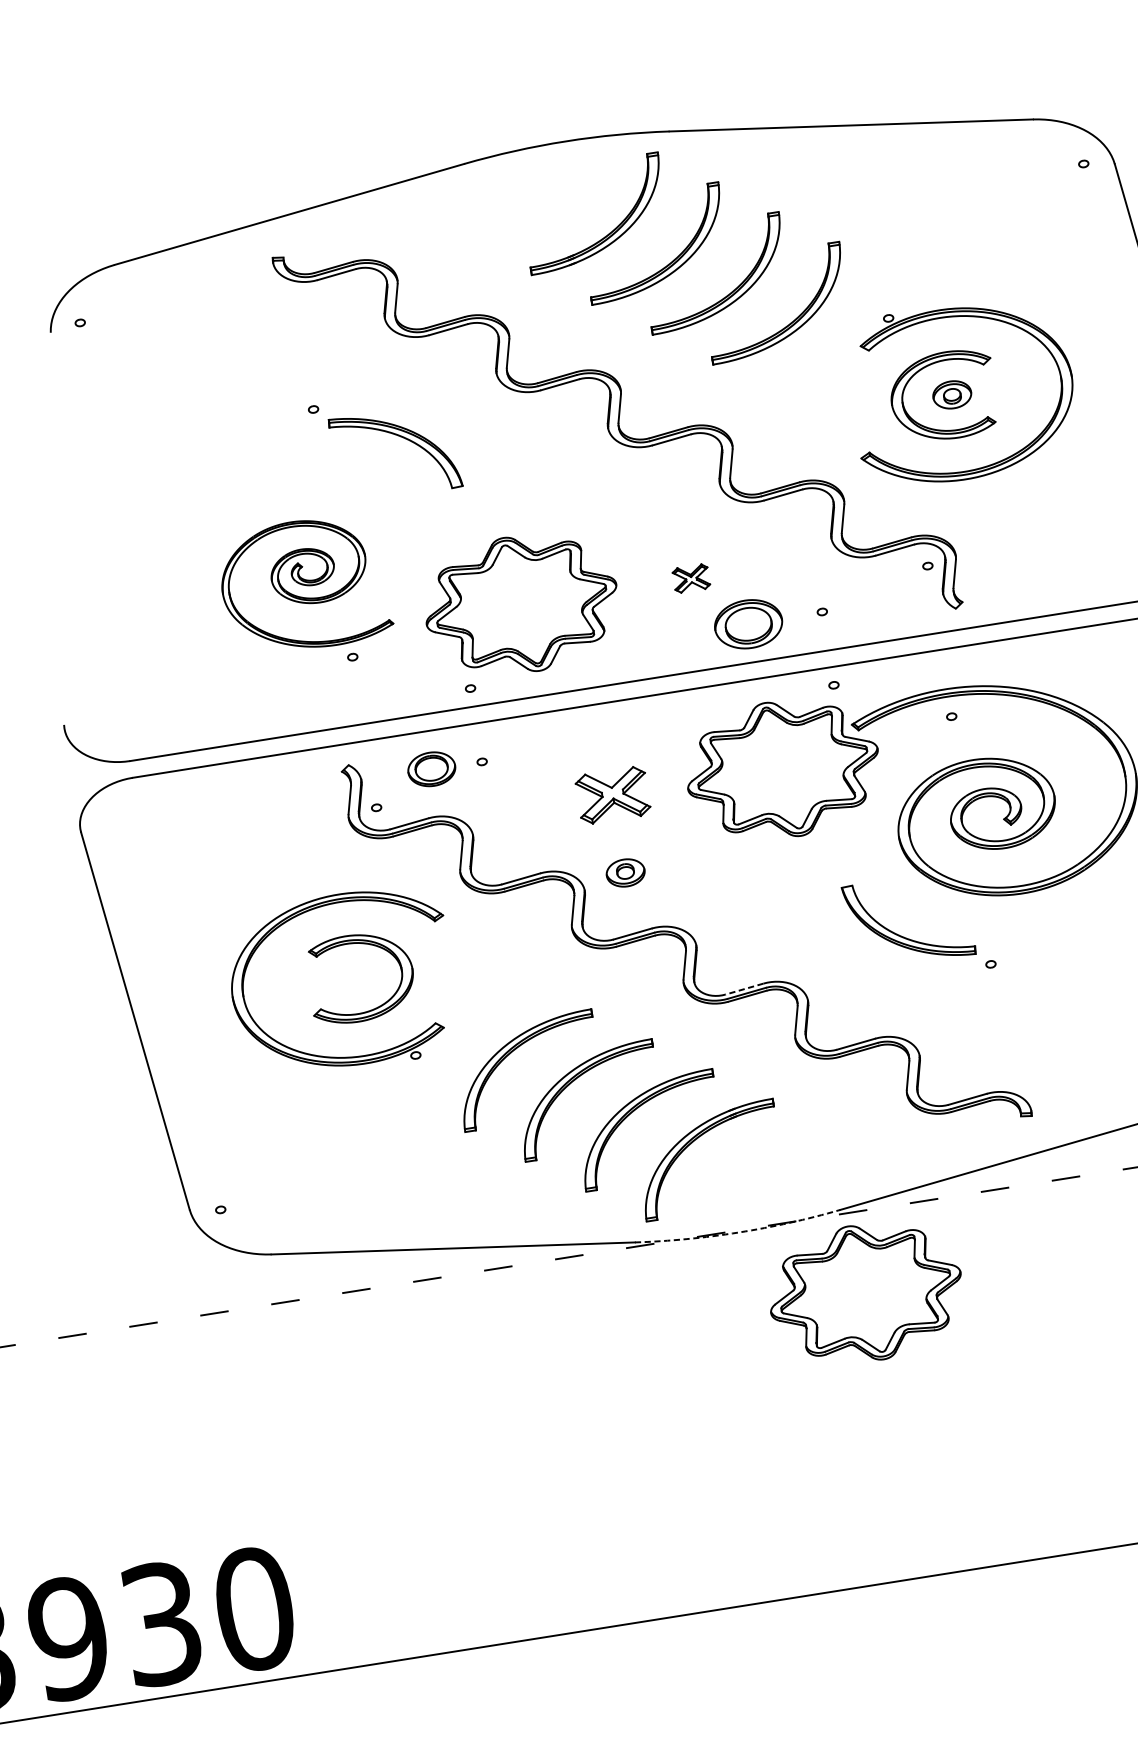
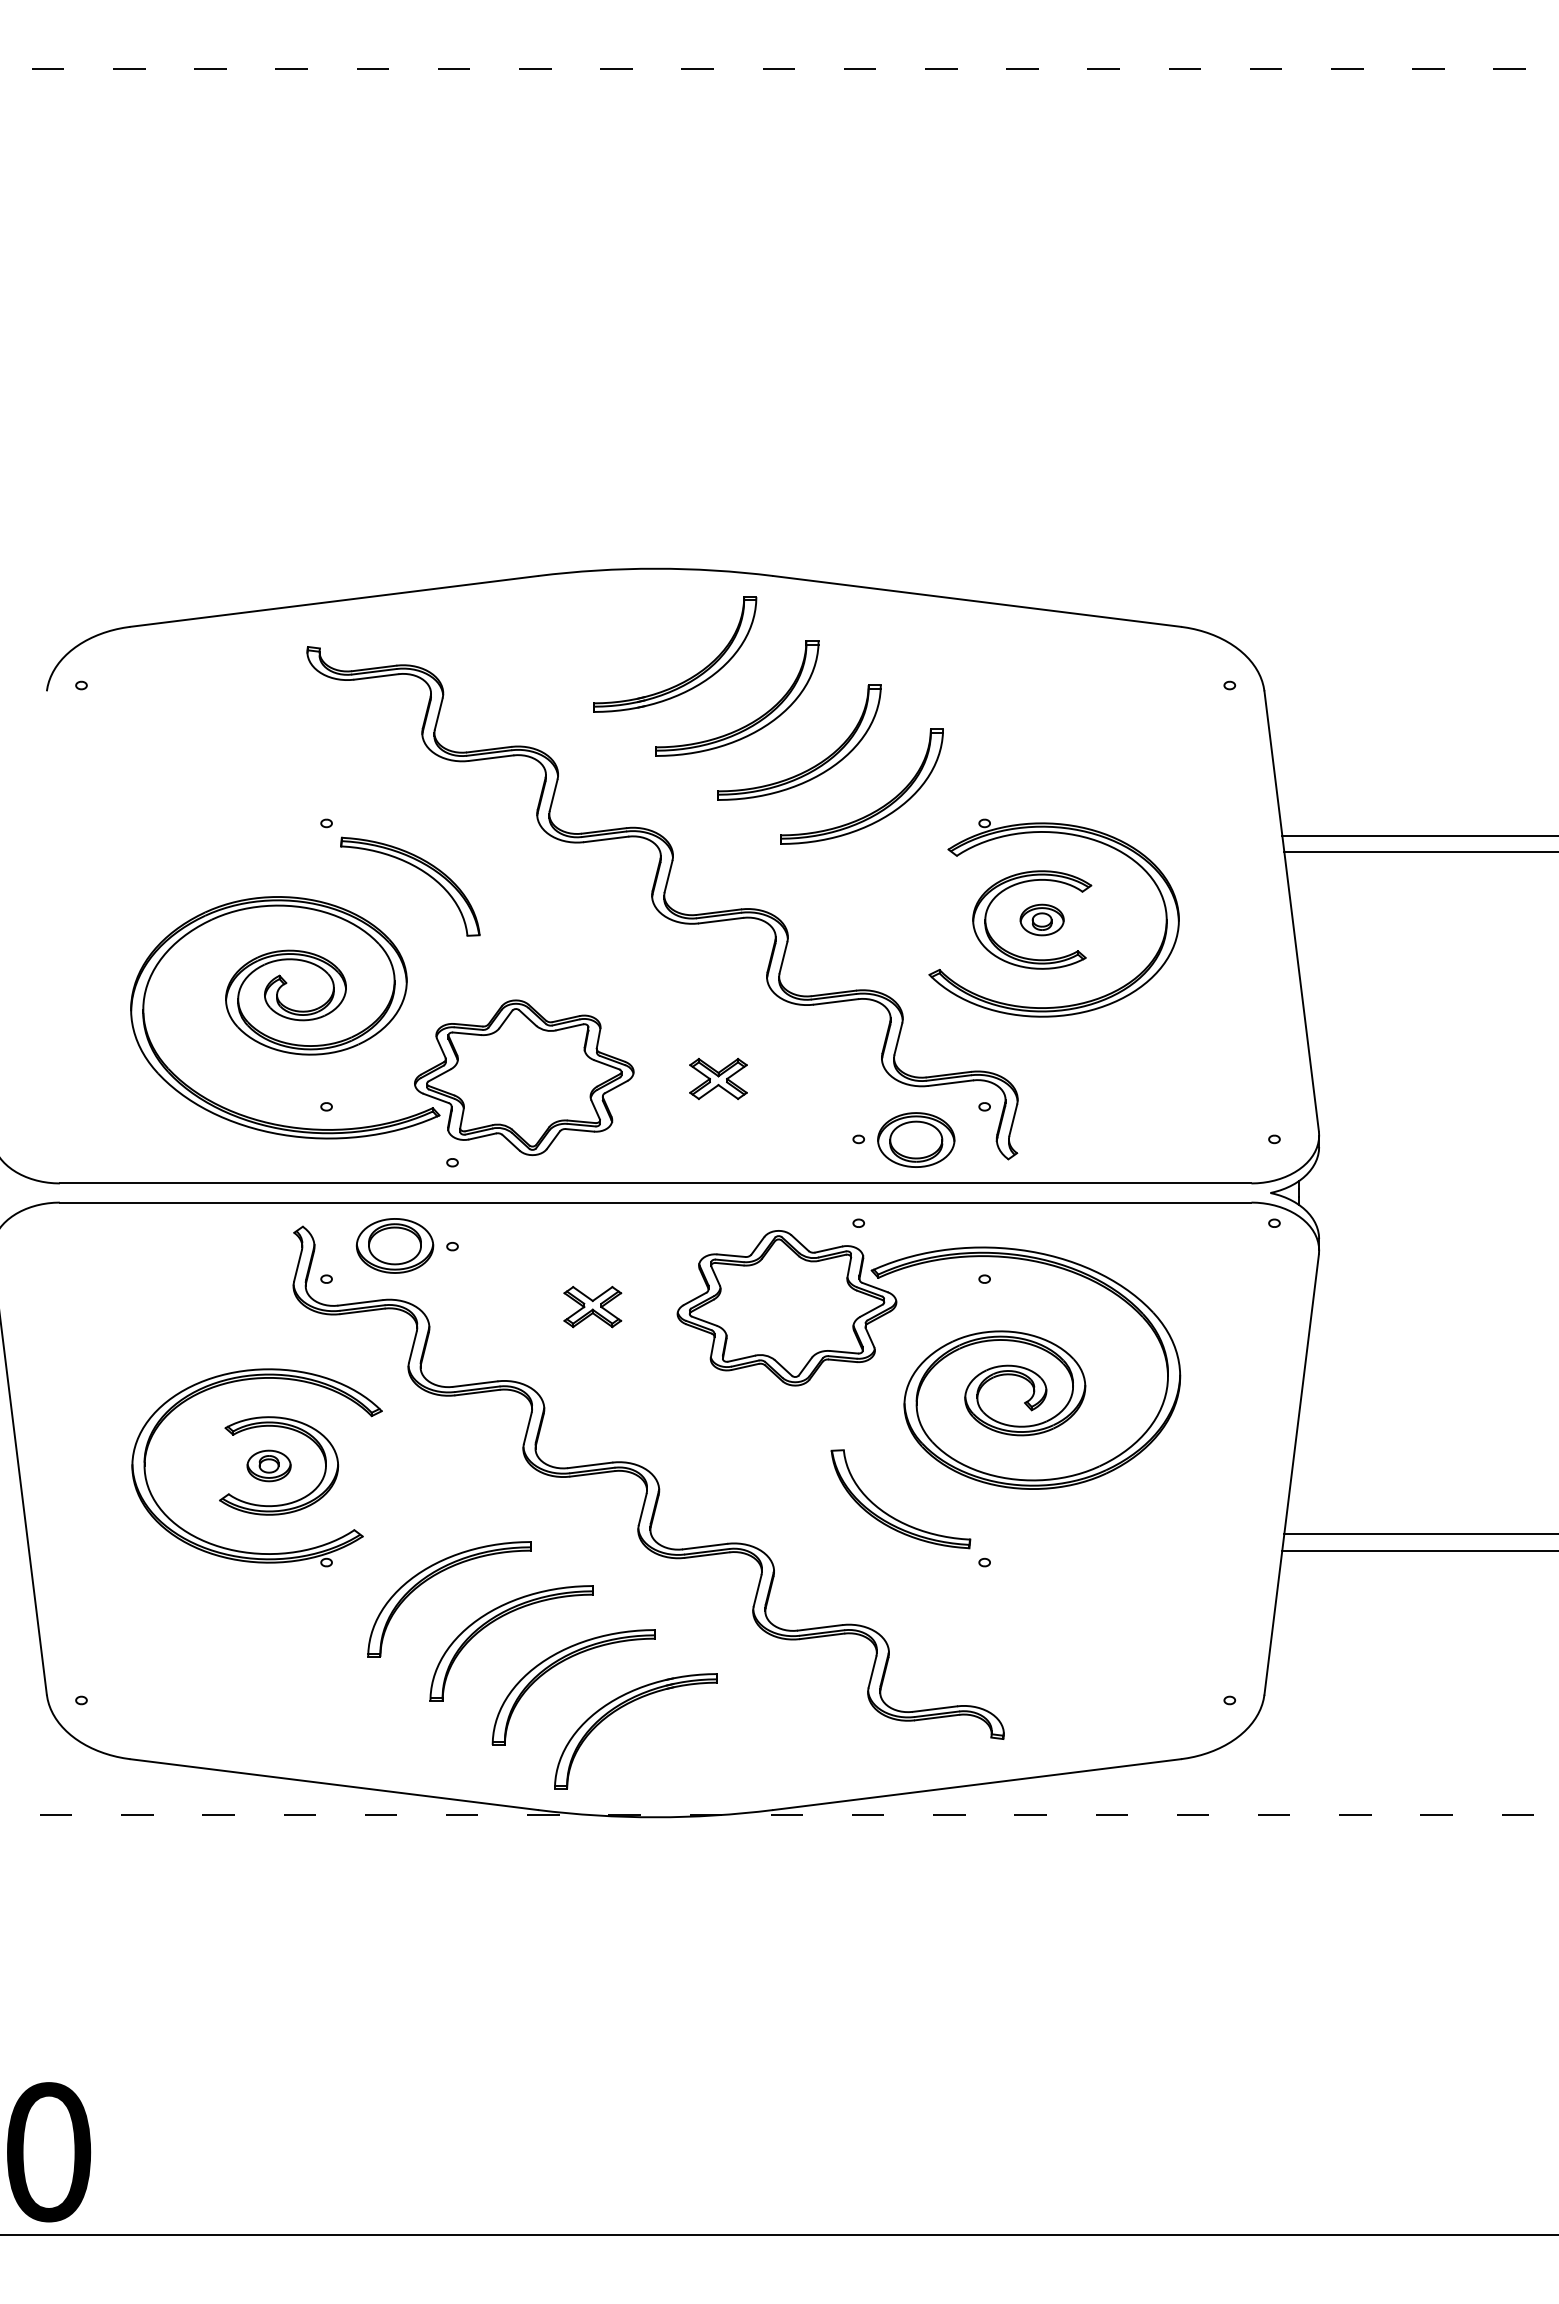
part: (691, 578) -> (718, 1078), size x1.43
part: (304, 584) -> (285, 1017), size x1.67
part: (748, 623) -> (916, 1139), moved
part: (431, 768) -> (394, 1245), size x1.43
part: (612, 794) -> (592, 1306), size x0.71
part: (625, 872) -> (268, 1465), moved
line: (743, 989) -> (704, 1546), dashed -> solid
arc: (738, 1232) -> (655, 1817), dashed -> solid
part: (865, 1293) -> (786, 1907), removed

